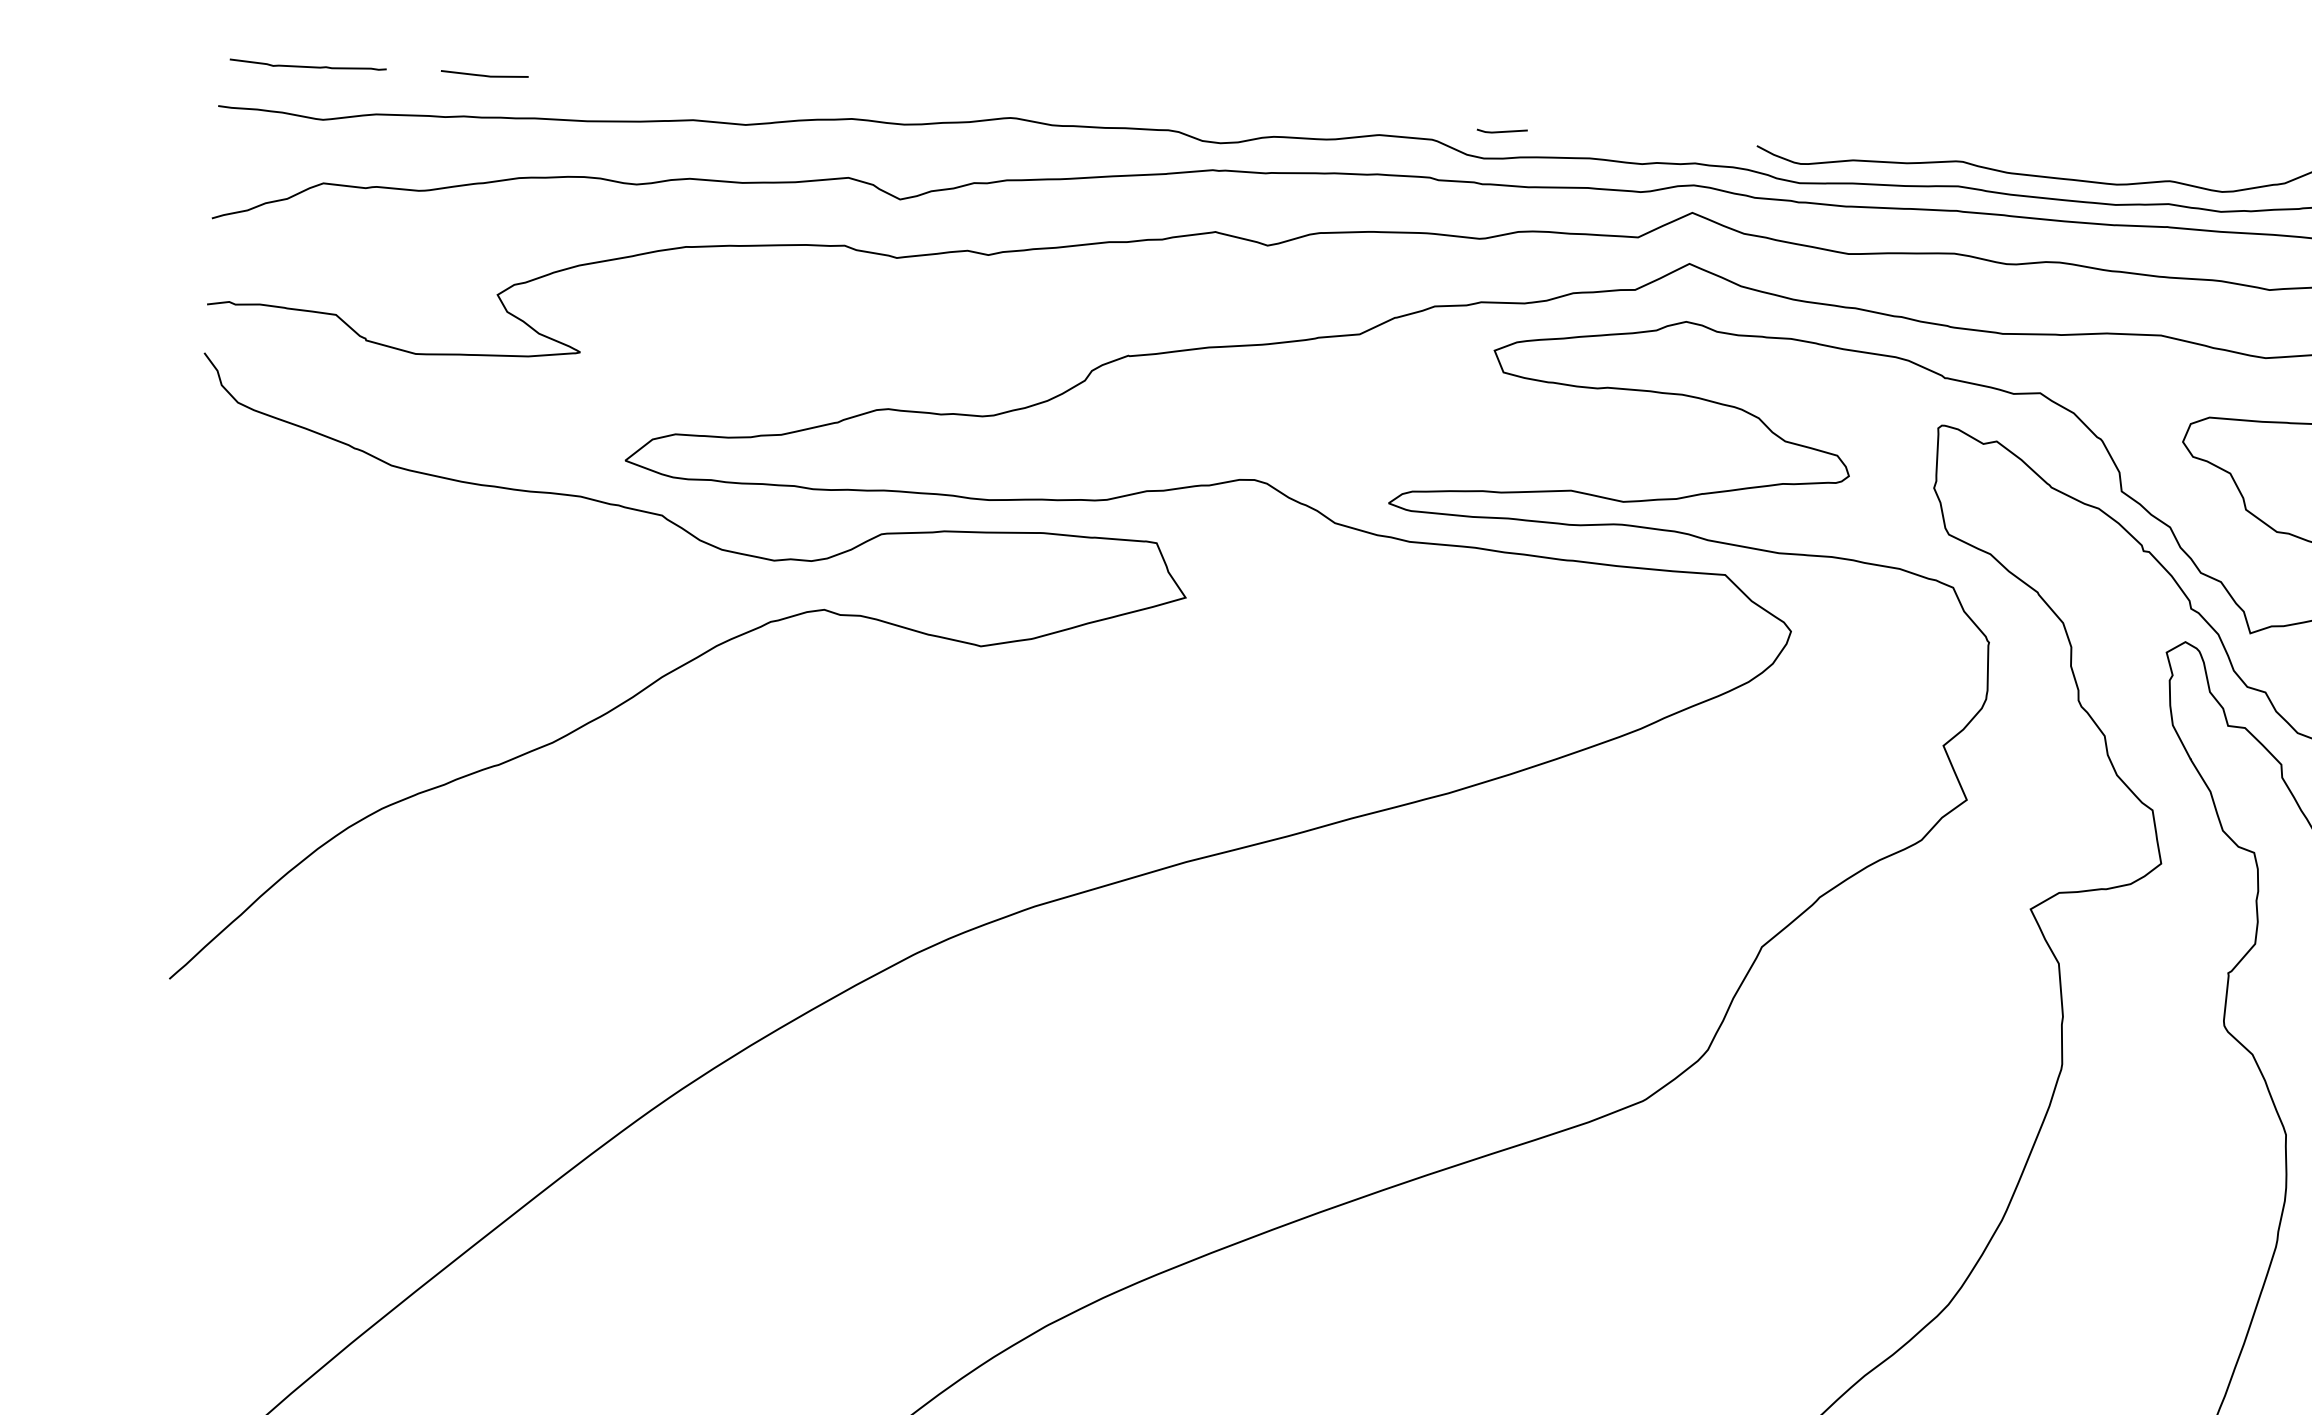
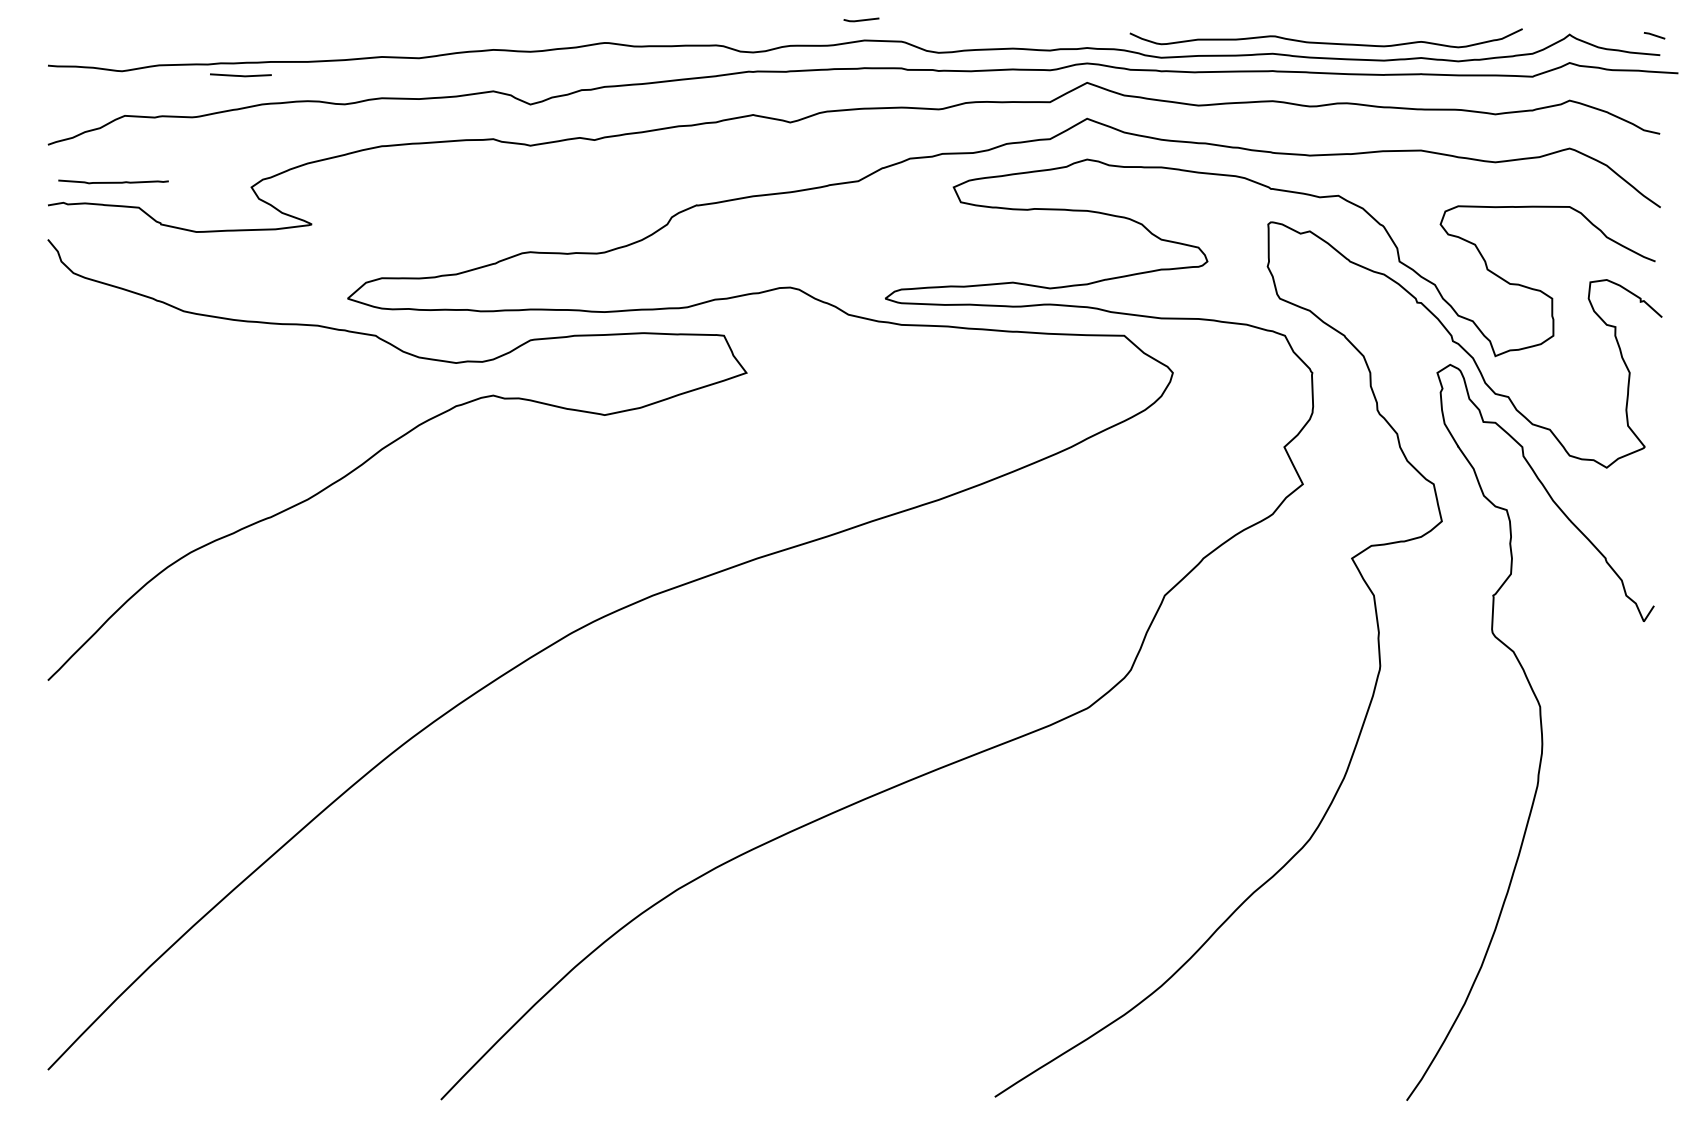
curve: (308, 65) -> (113, 181), moved
line: (484, 75) -> (240, 75), moved
line: (1502, 130) -> (861, 19), moved

